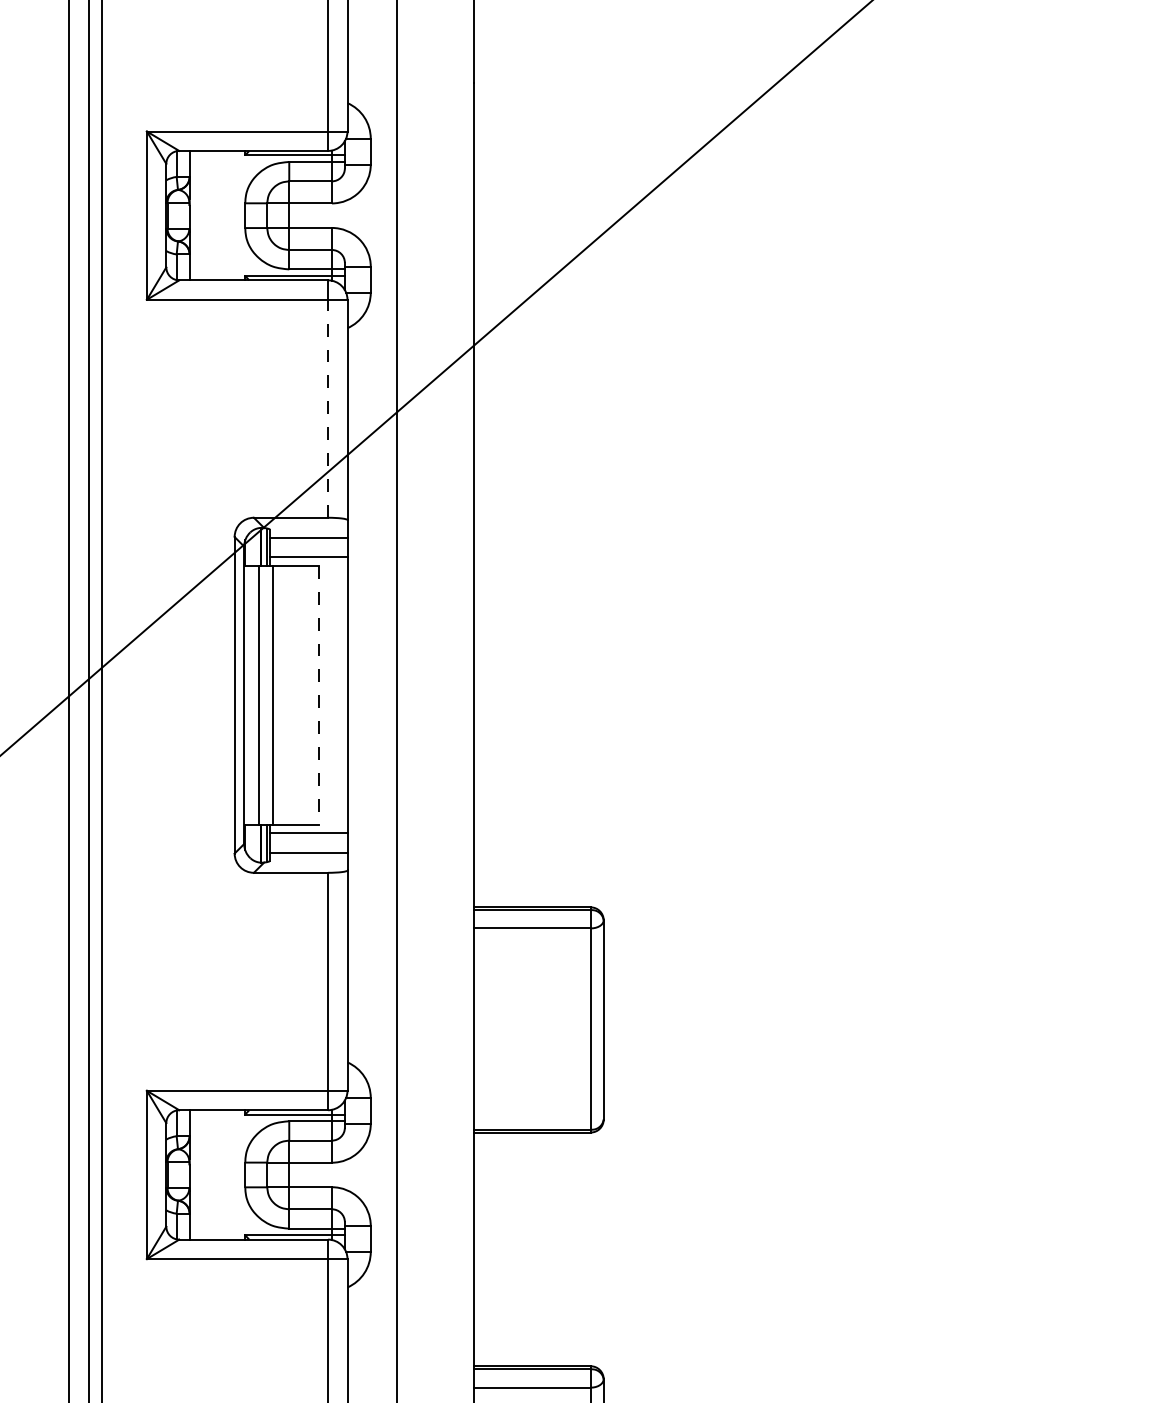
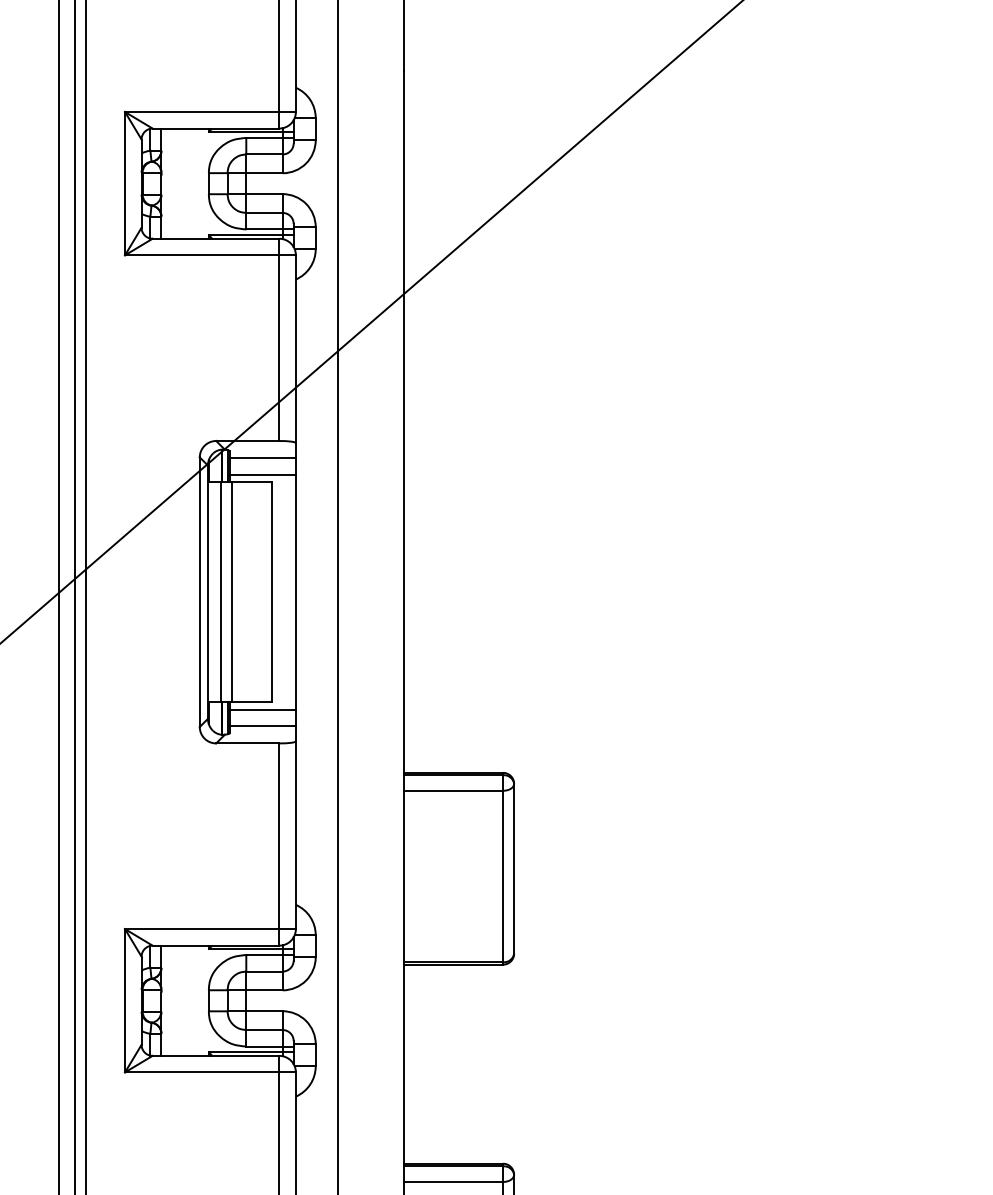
line: (328, 409) -> (279, 348), dashed -> solid
line: (318, 695) -> (271, 592), dashed -> solid

